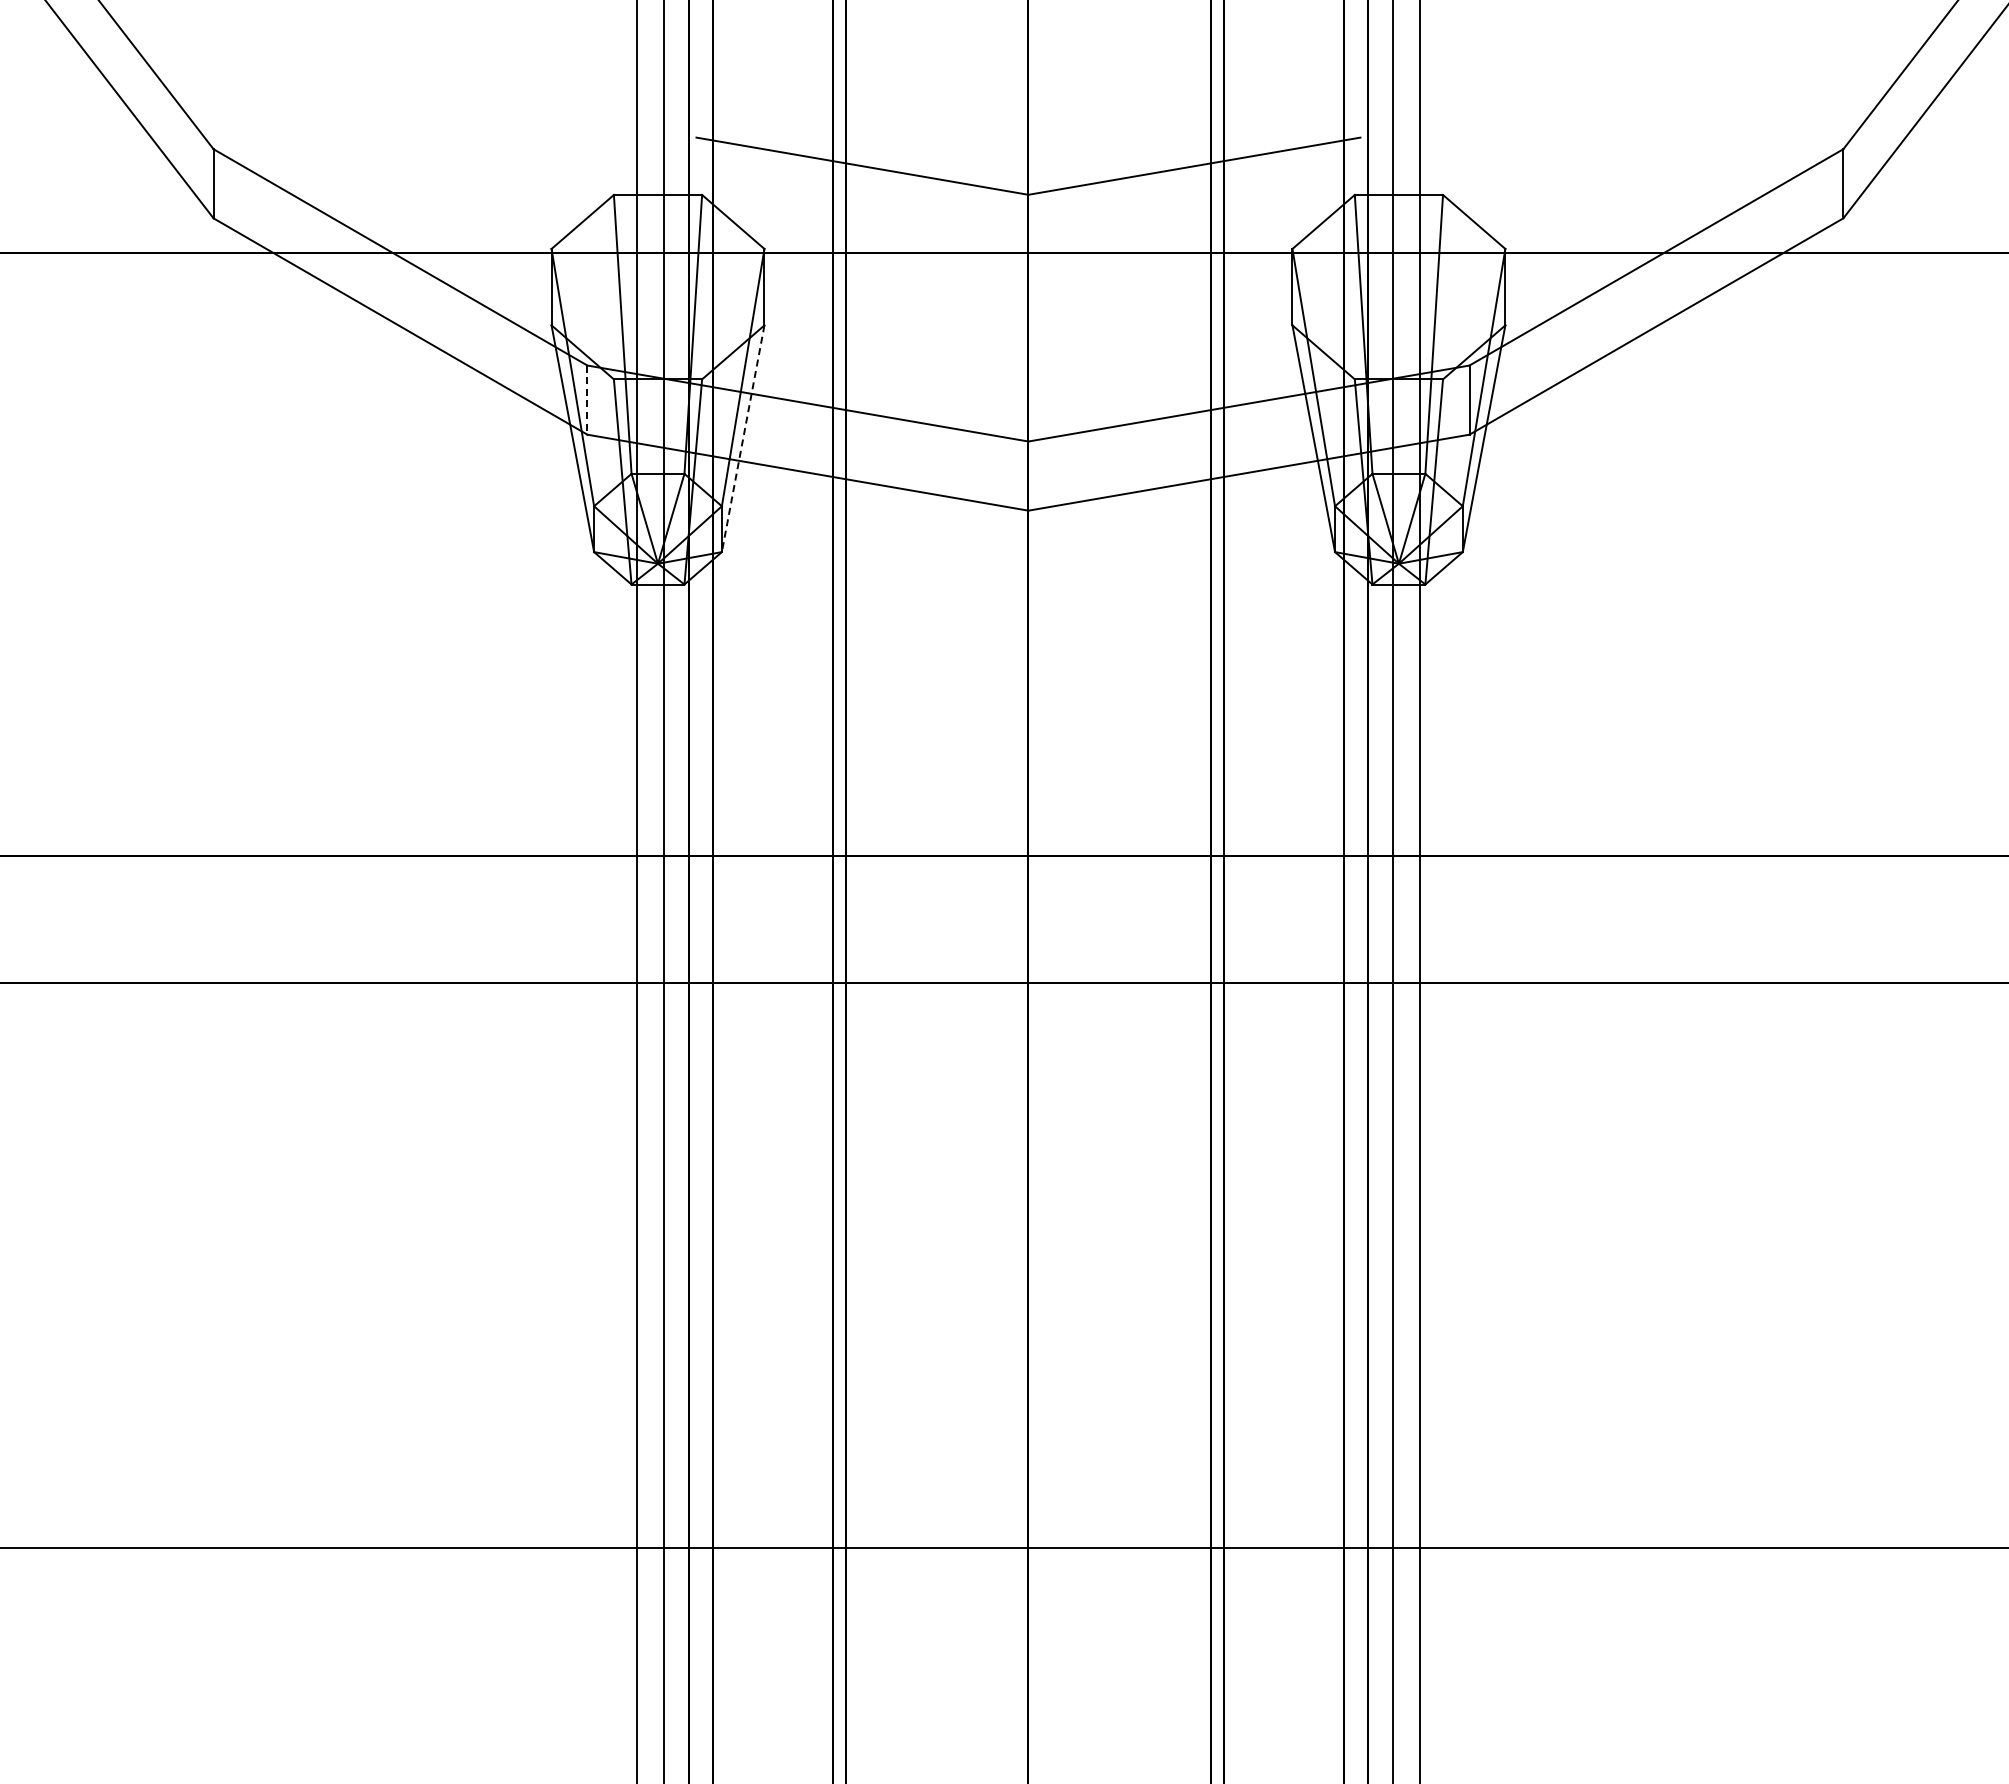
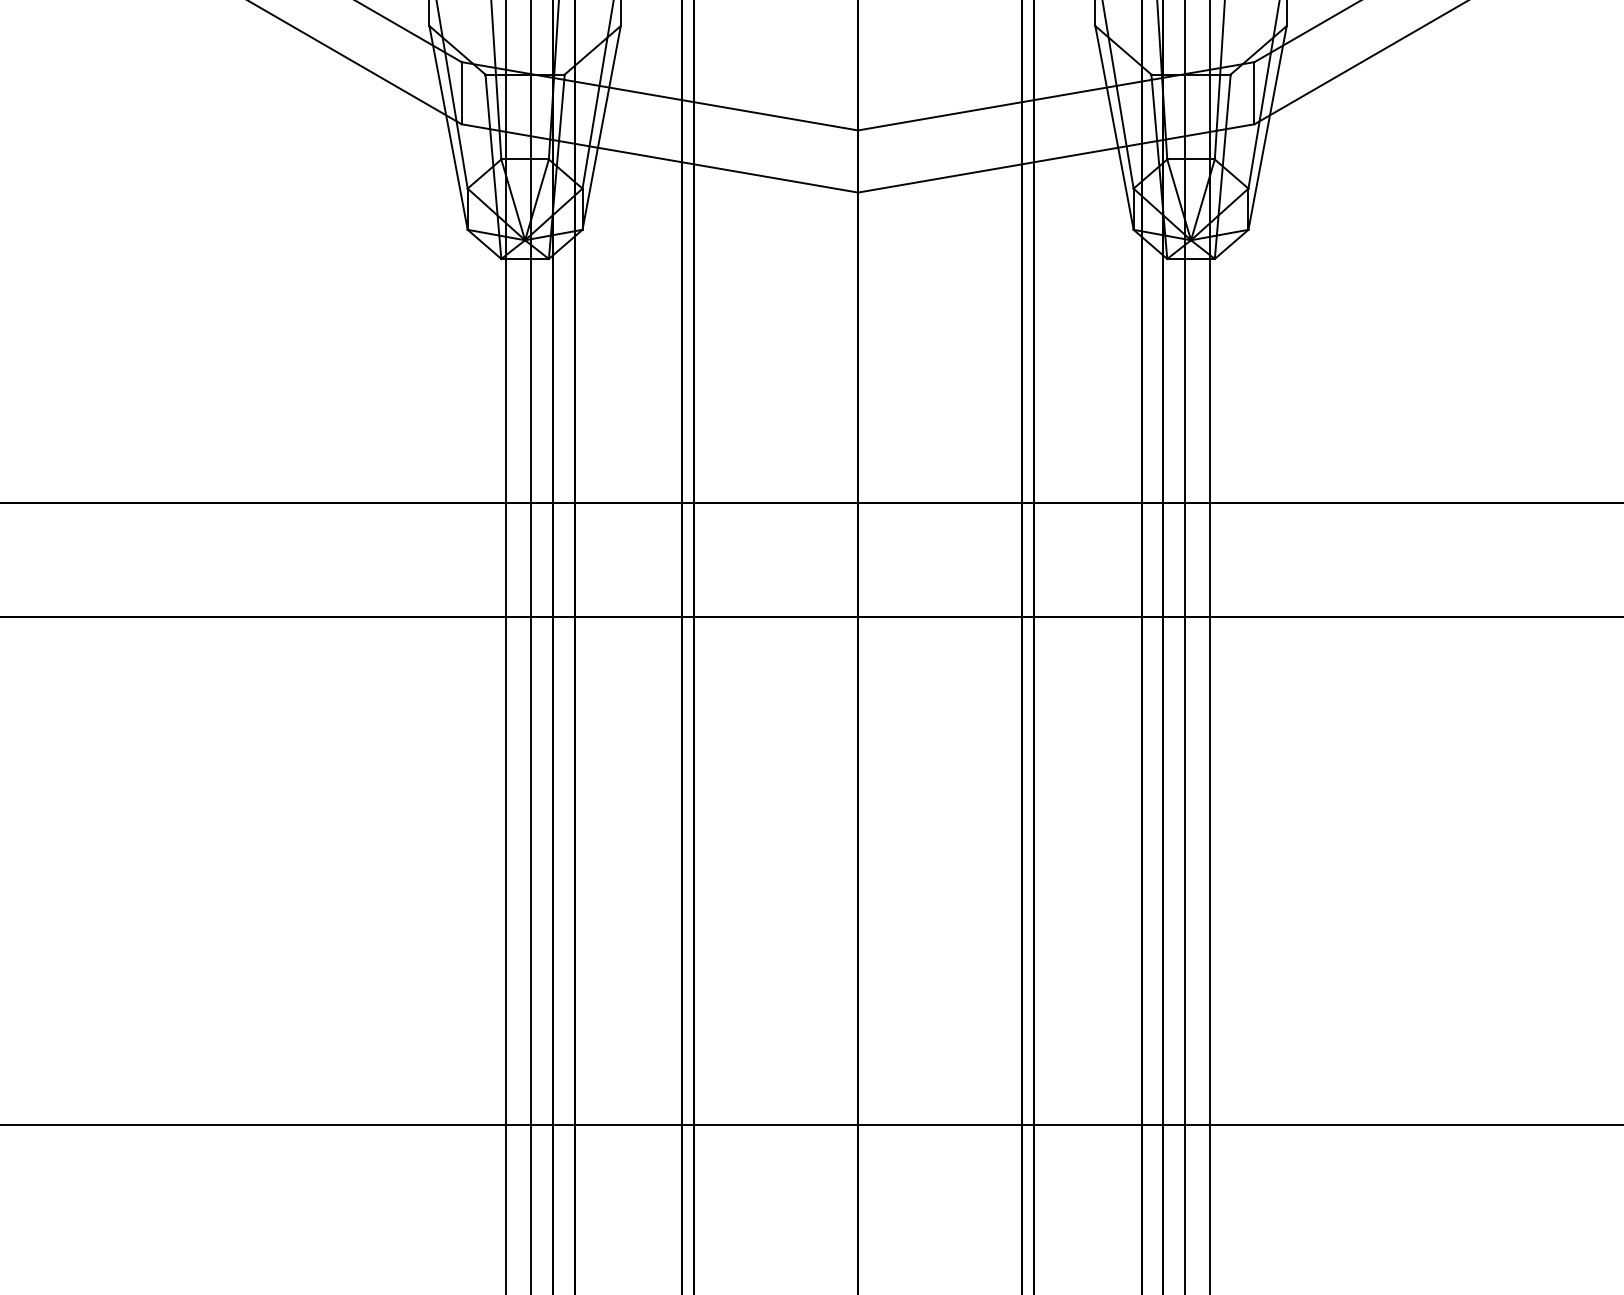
line: (587, 400) -> (461, 93), dashed -> solid
line: (743, 439) -> (601, 128), dashed -> solid

